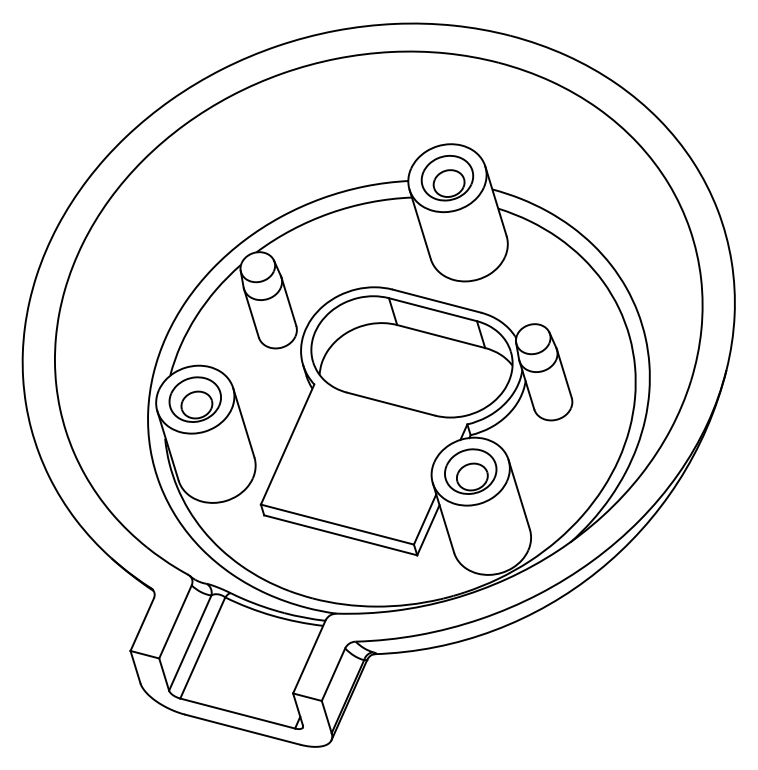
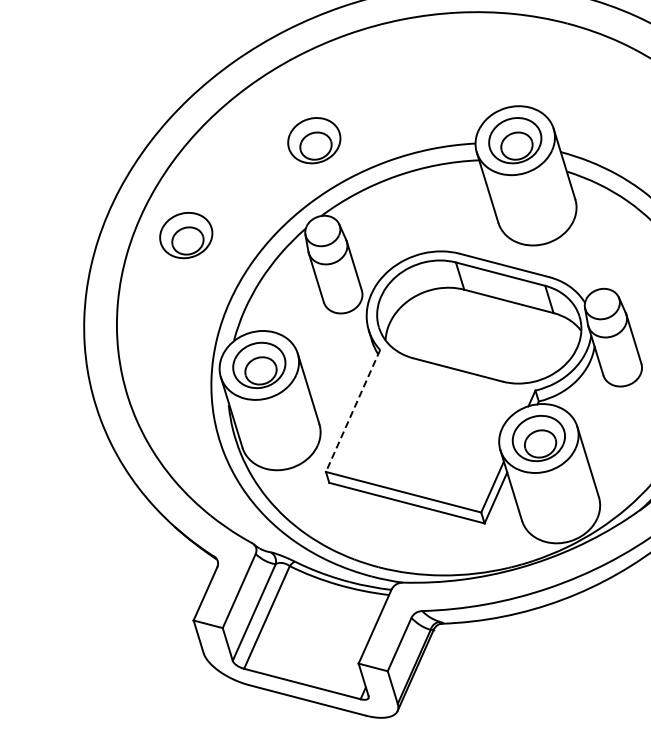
part: (249, 177) -> (314, 139), added
part: (122, 271) -> (185, 235), added
line: (287, 444) -> (352, 410), solid -> dashed

